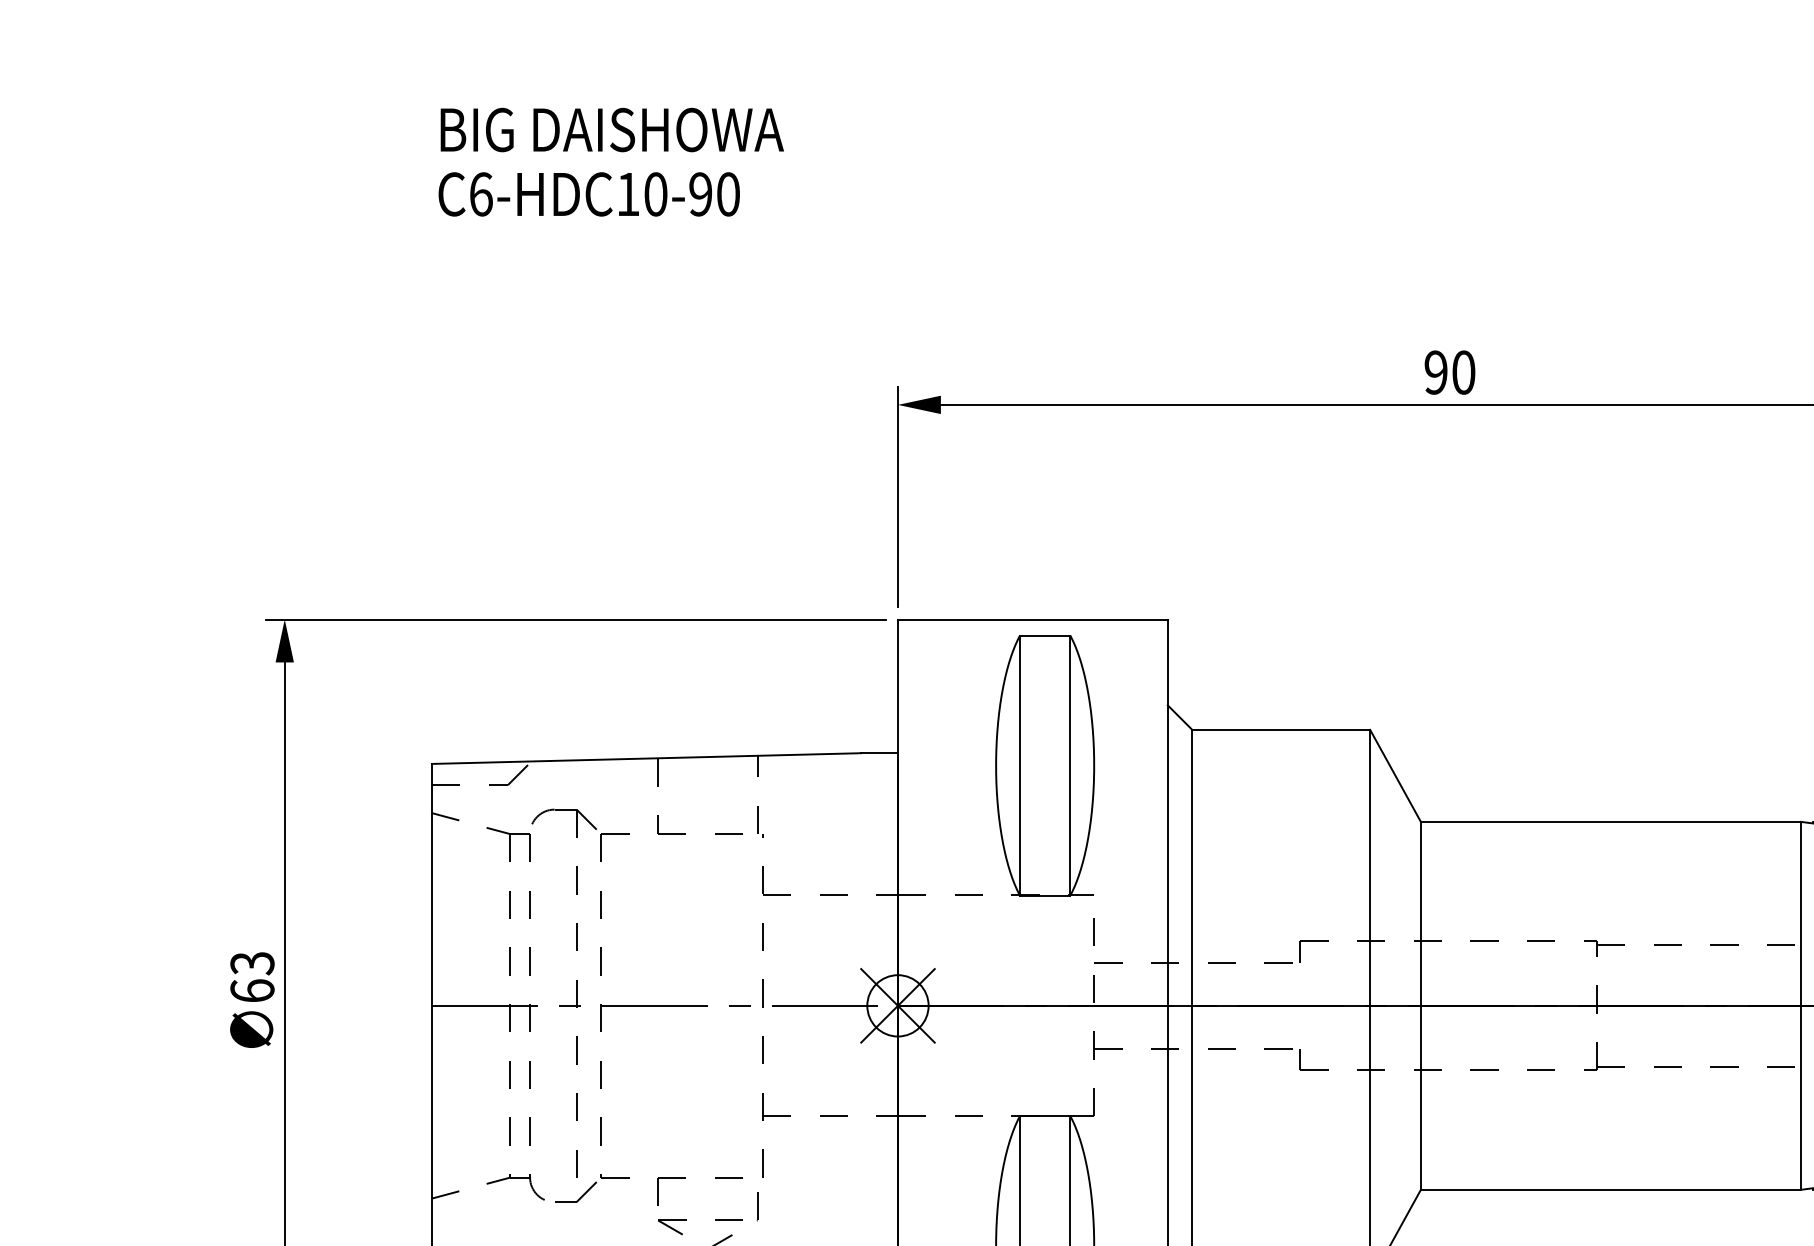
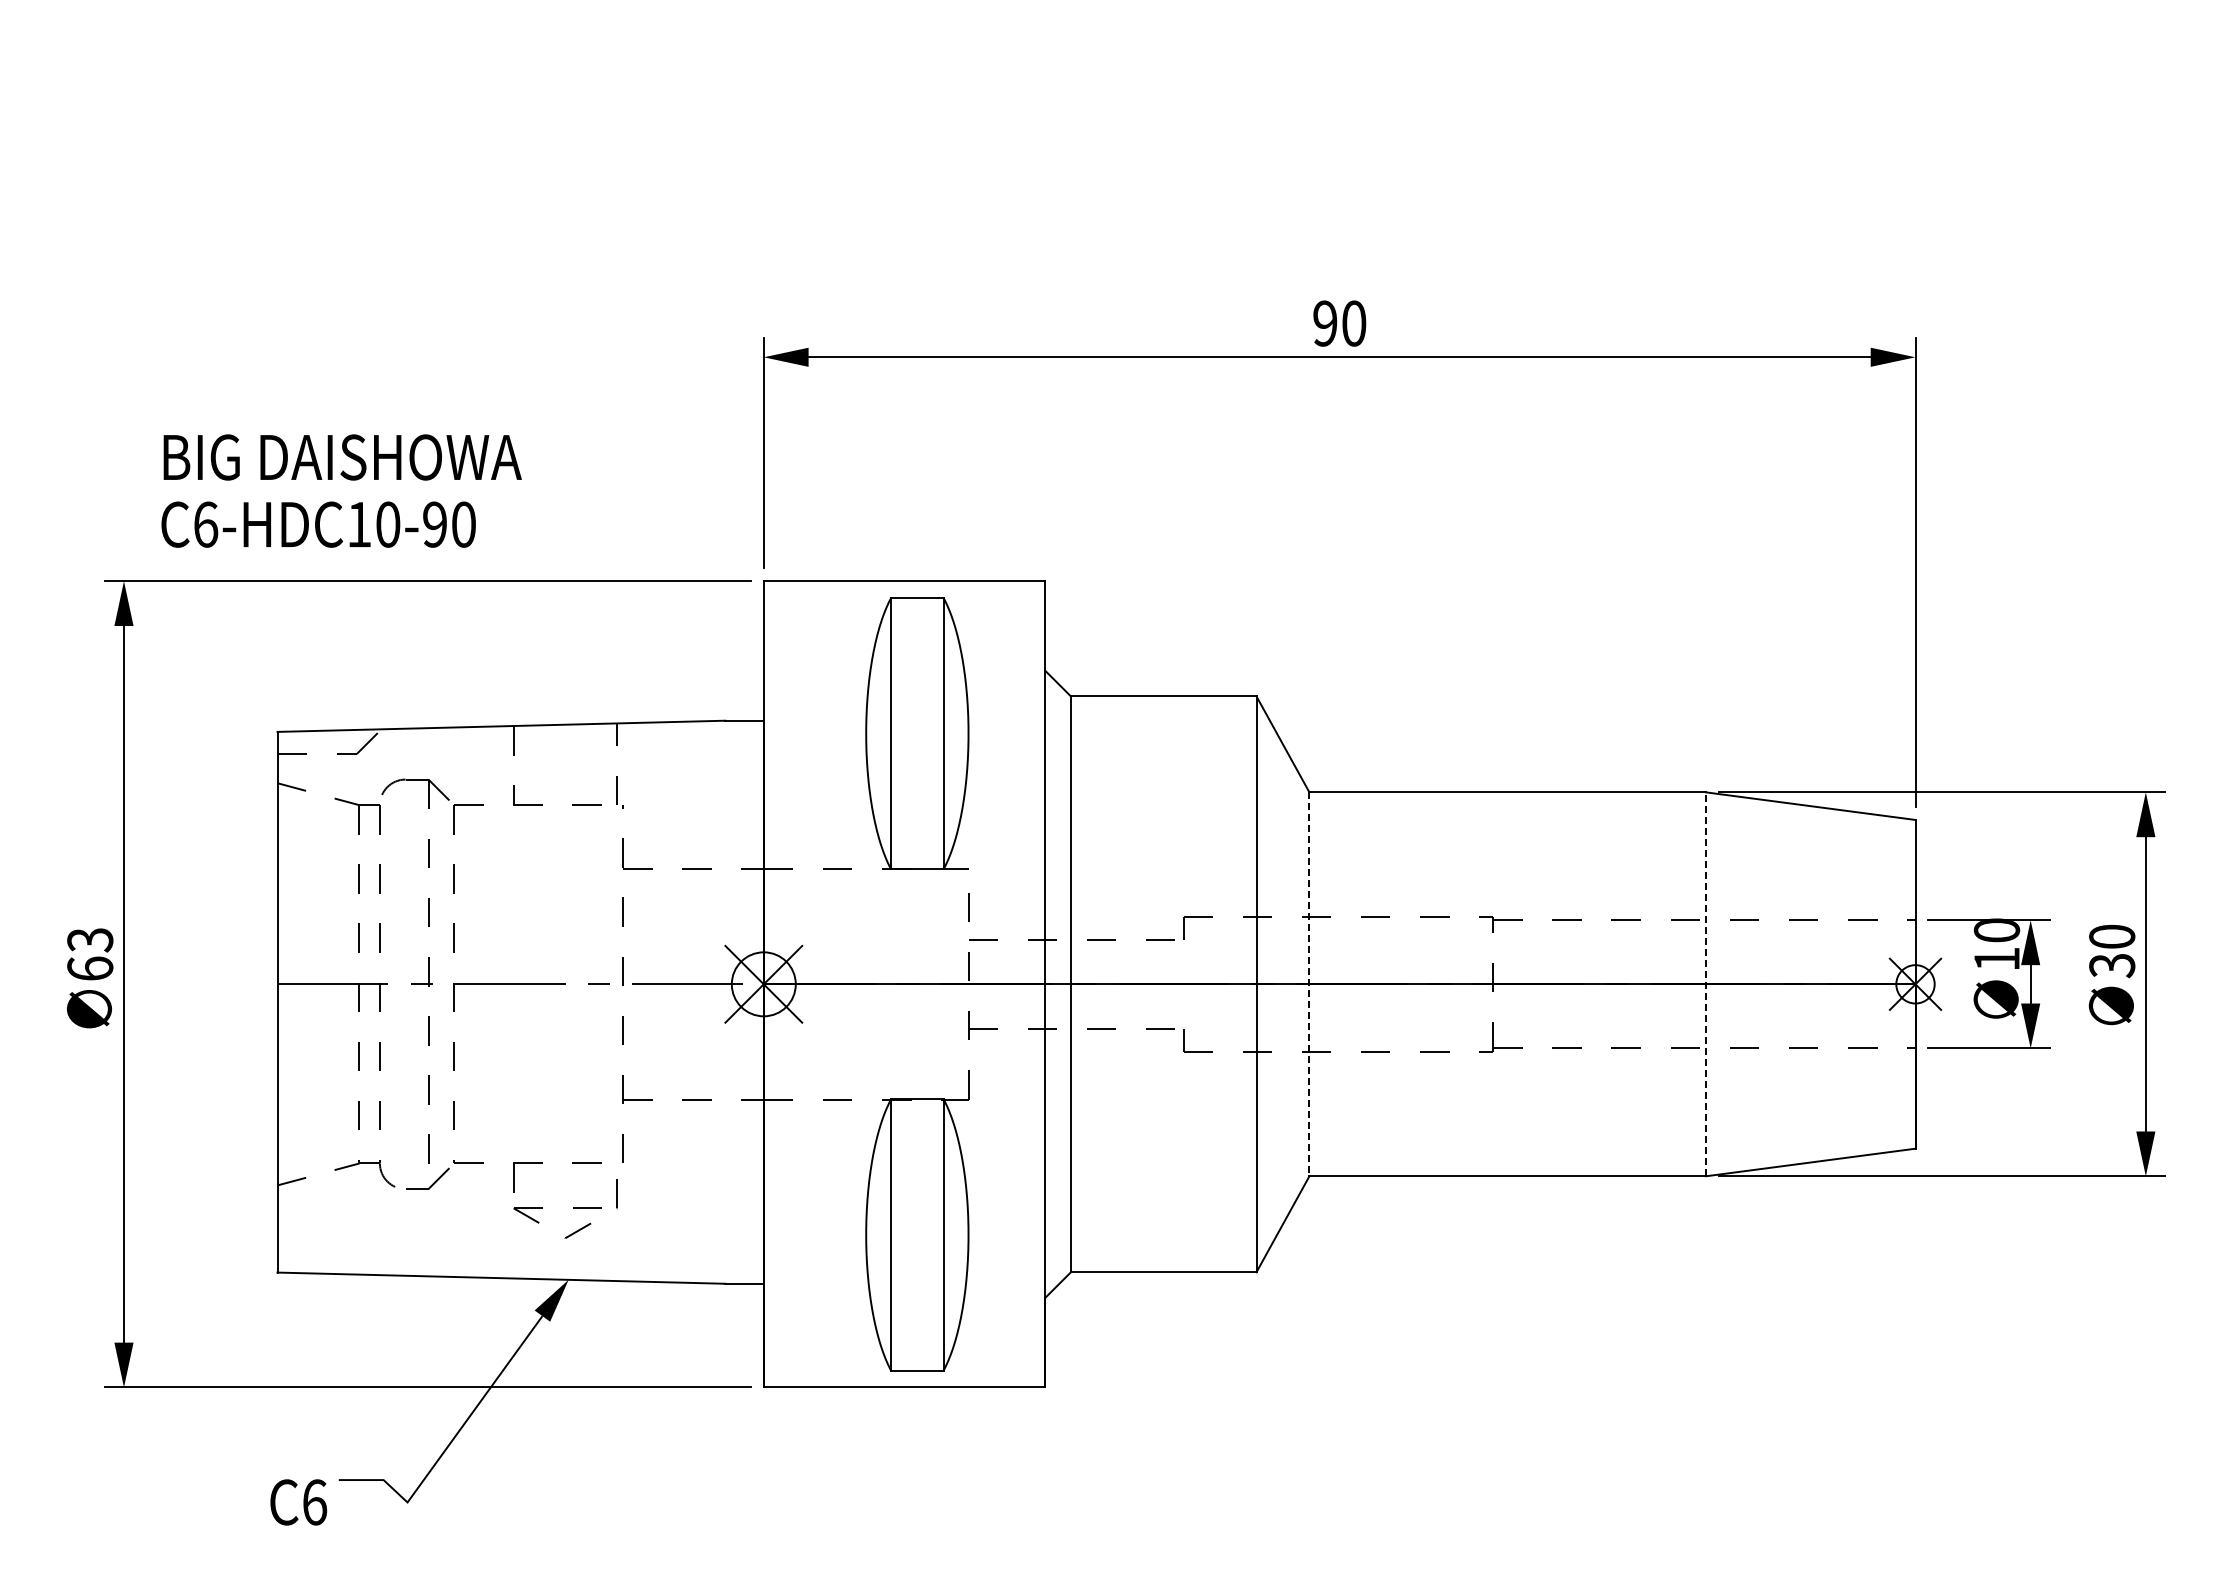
text: (611, 161) -> (341, 490), moved
line: (1420, 1006) -> (1309, 984), solid -> dashed
line: (1801, 1006) -> (1706, 984), solid -> dashed

